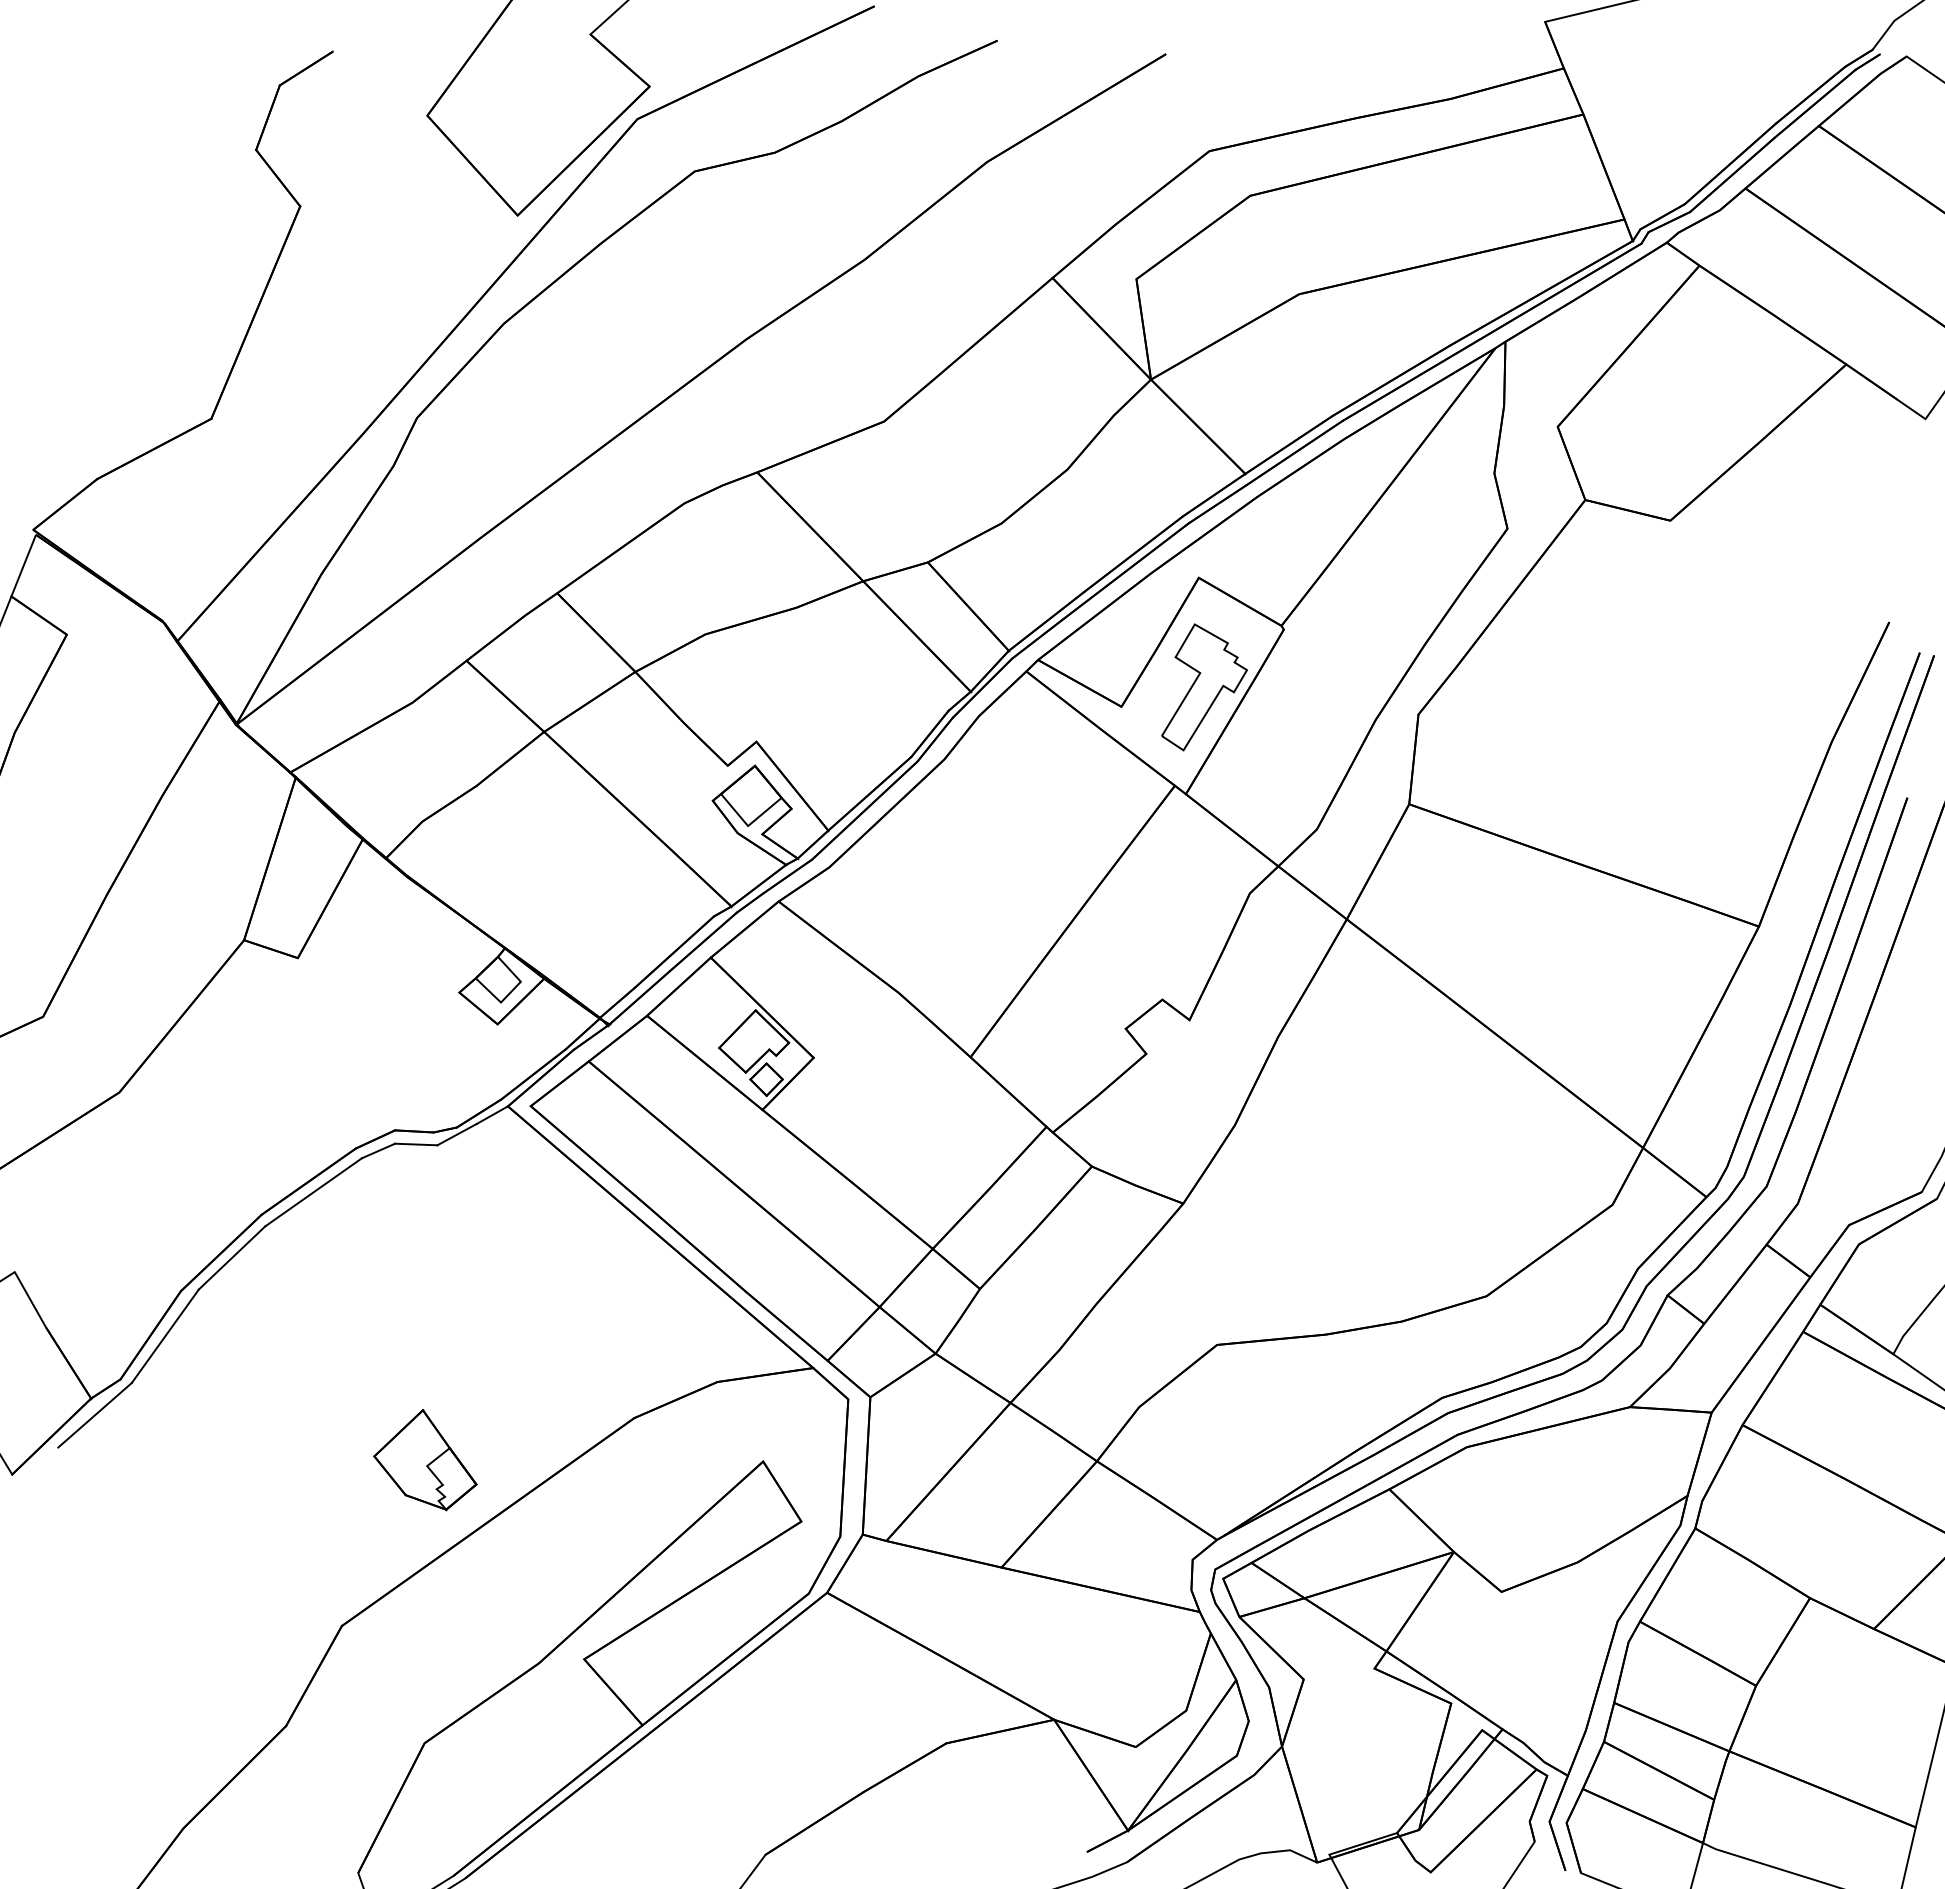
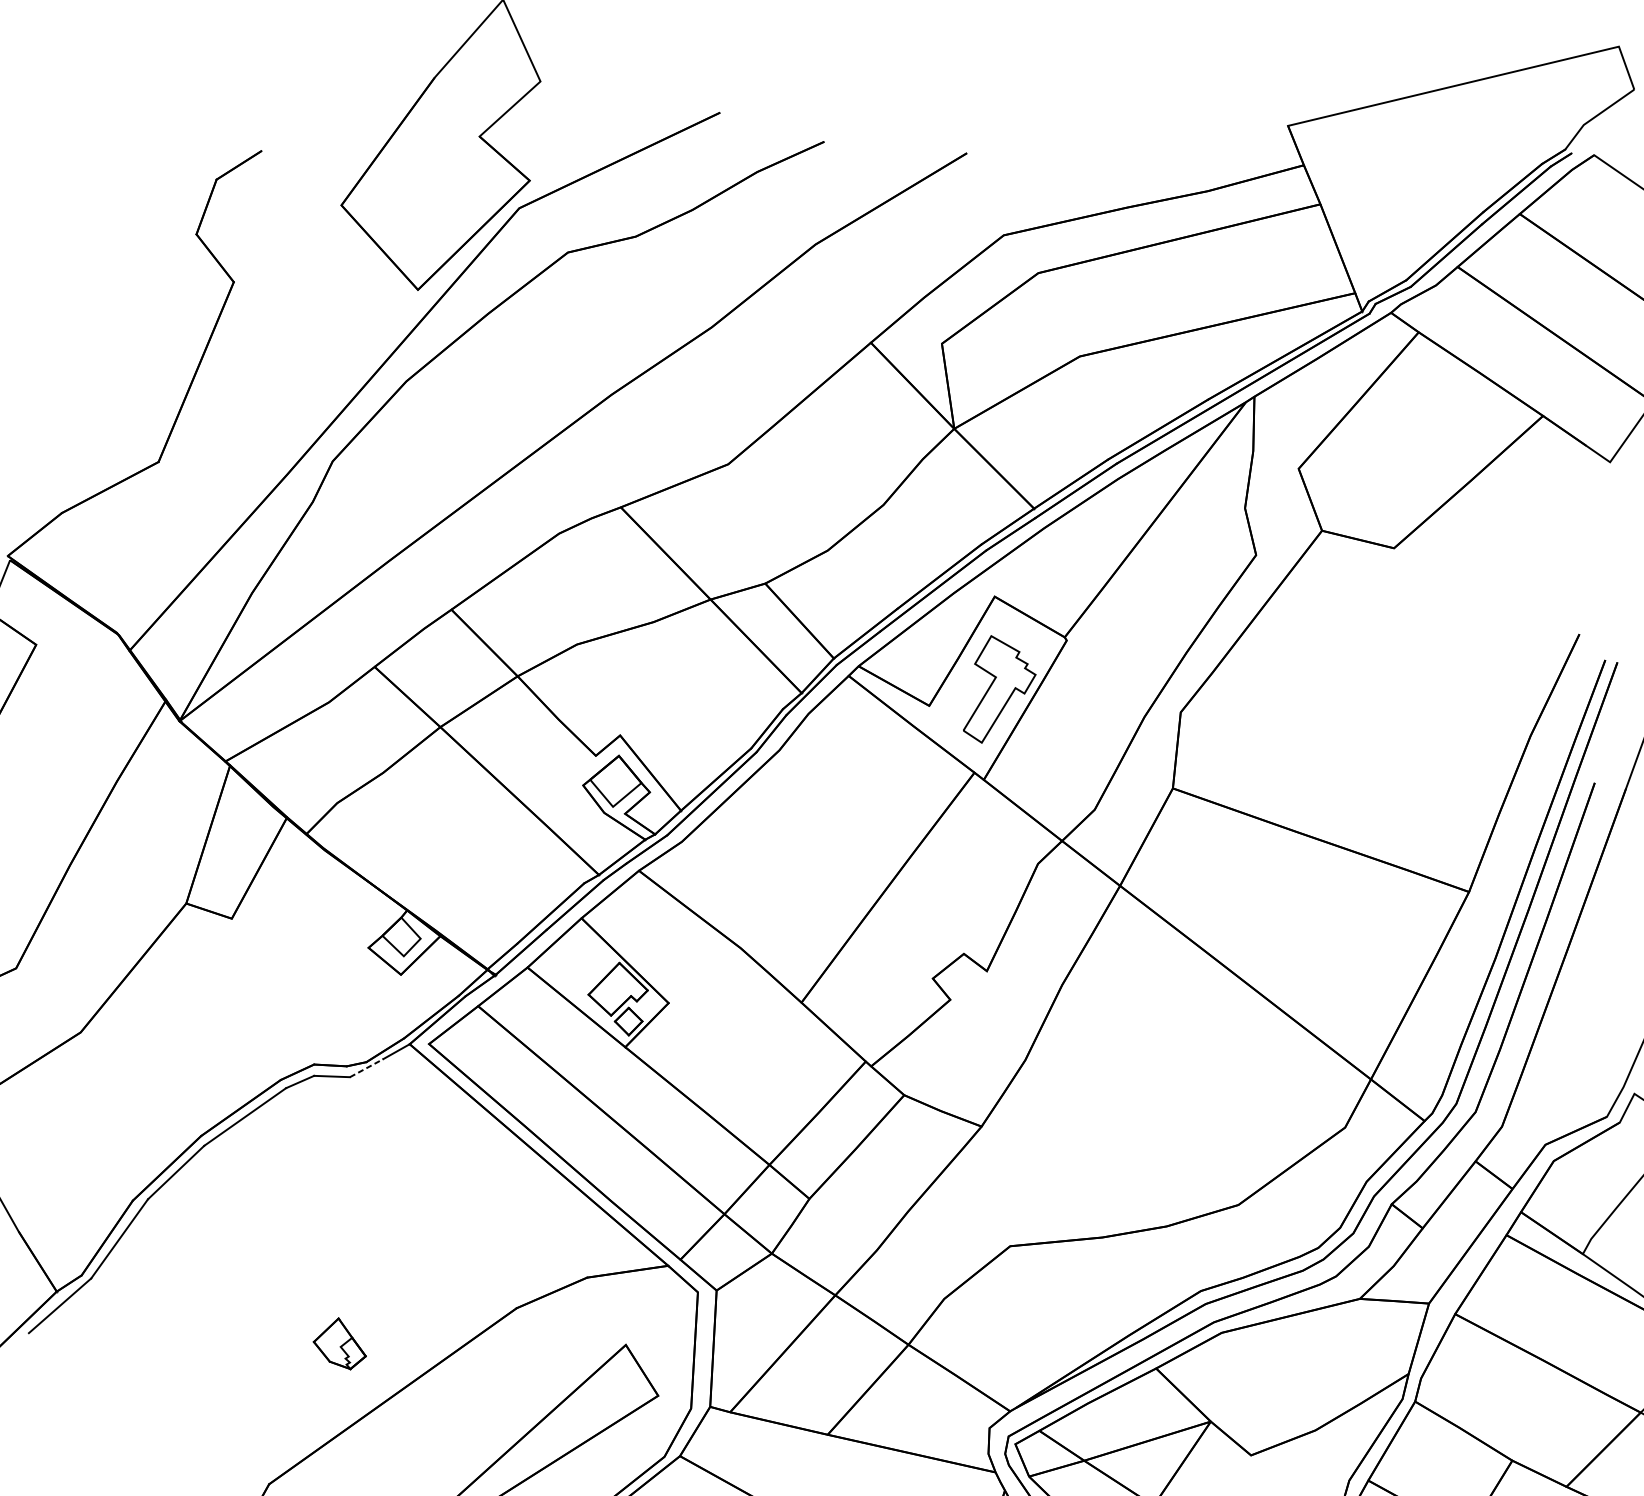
line: (457, 1134) -> (367, 1068), solid -> dashed
part: (425, 1460) -> (339, 1344), size x0.6

